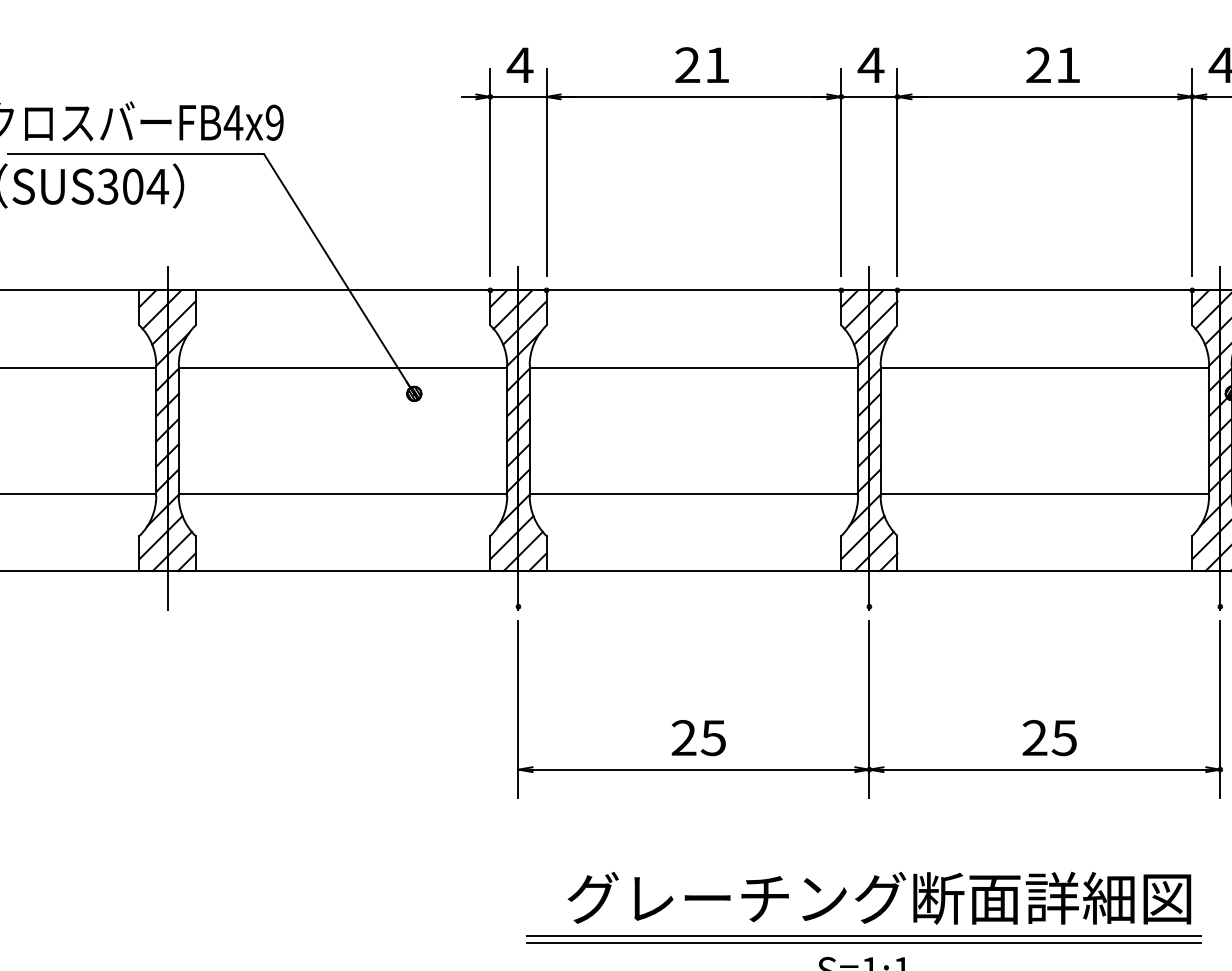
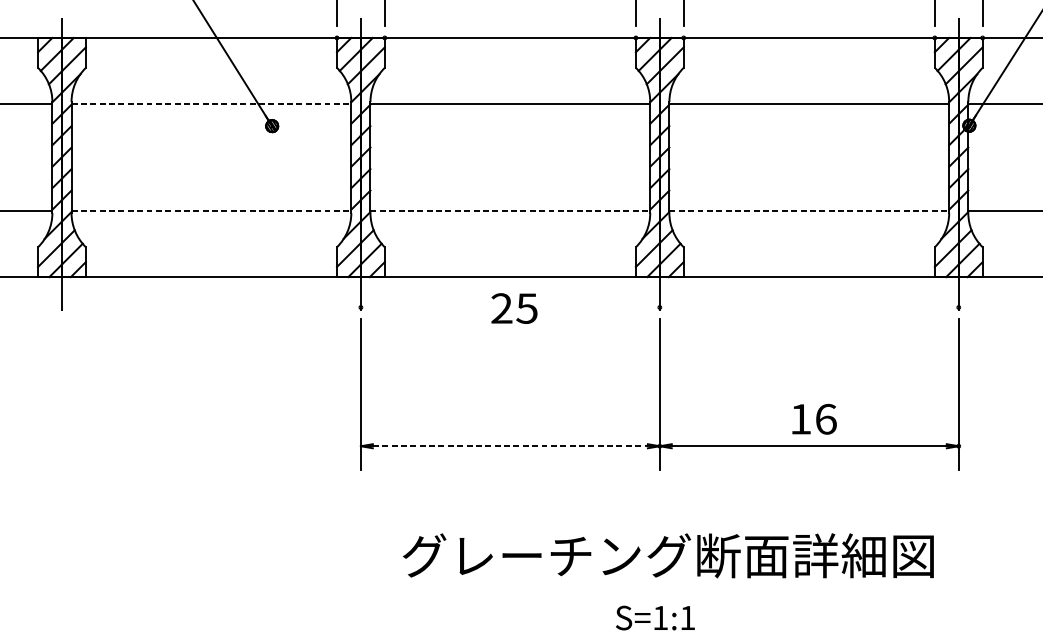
line: (343, 367) -> (211, 103), solid -> dashed
line: (343, 493) -> (211, 211), solid -> dashed
line: (694, 493) -> (510, 211), solid -> dashed
line: (1045, 493) -> (809, 211), solid -> dashed
text: (698, 738) -> (514, 308), moved
text: (1049, 738) -> (813, 419), 25 -> 16
line: (694, 769) -> (510, 446), solid -> dashed
line: (863, 936) -> (654, 588), removed
line: (863, 943) -> (654, 594), removed

